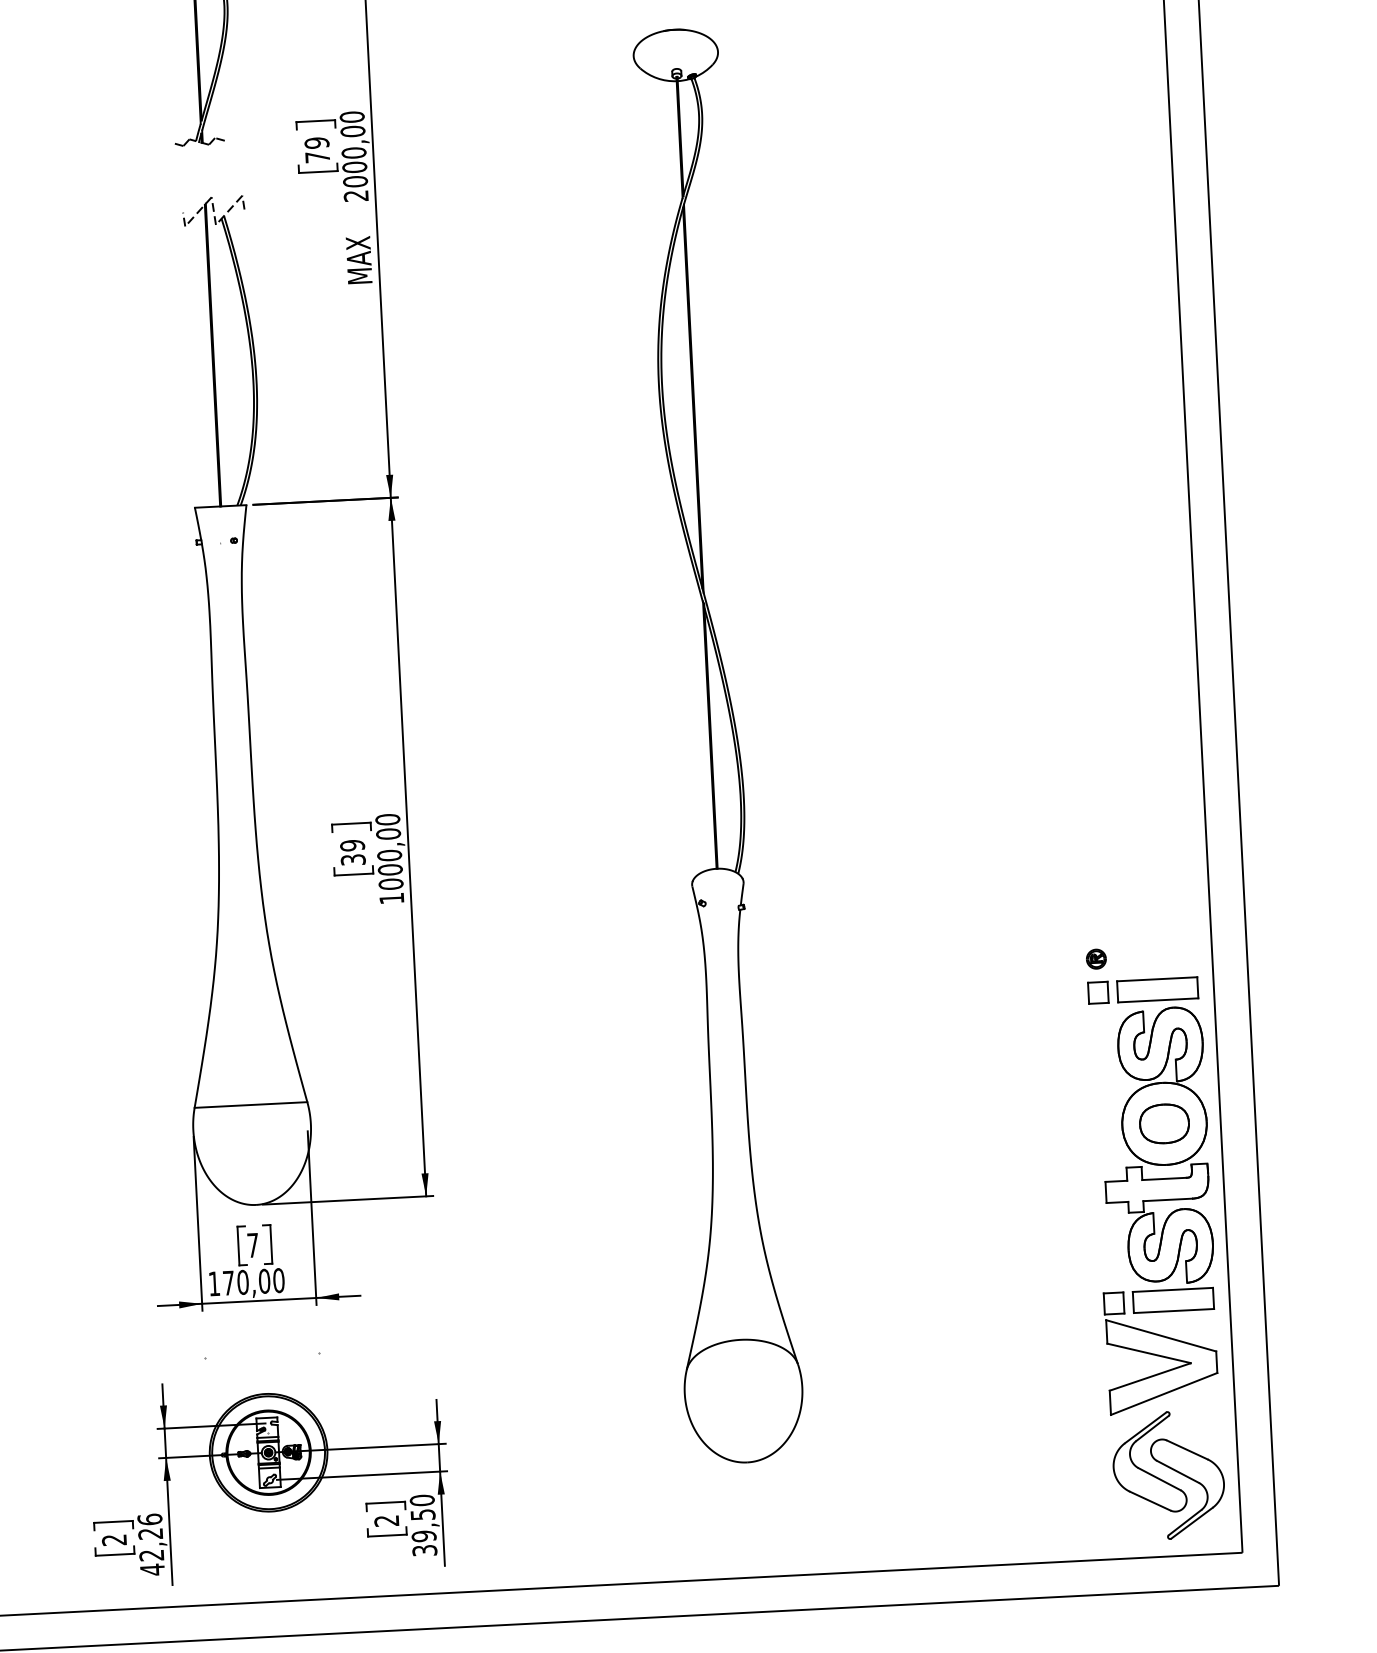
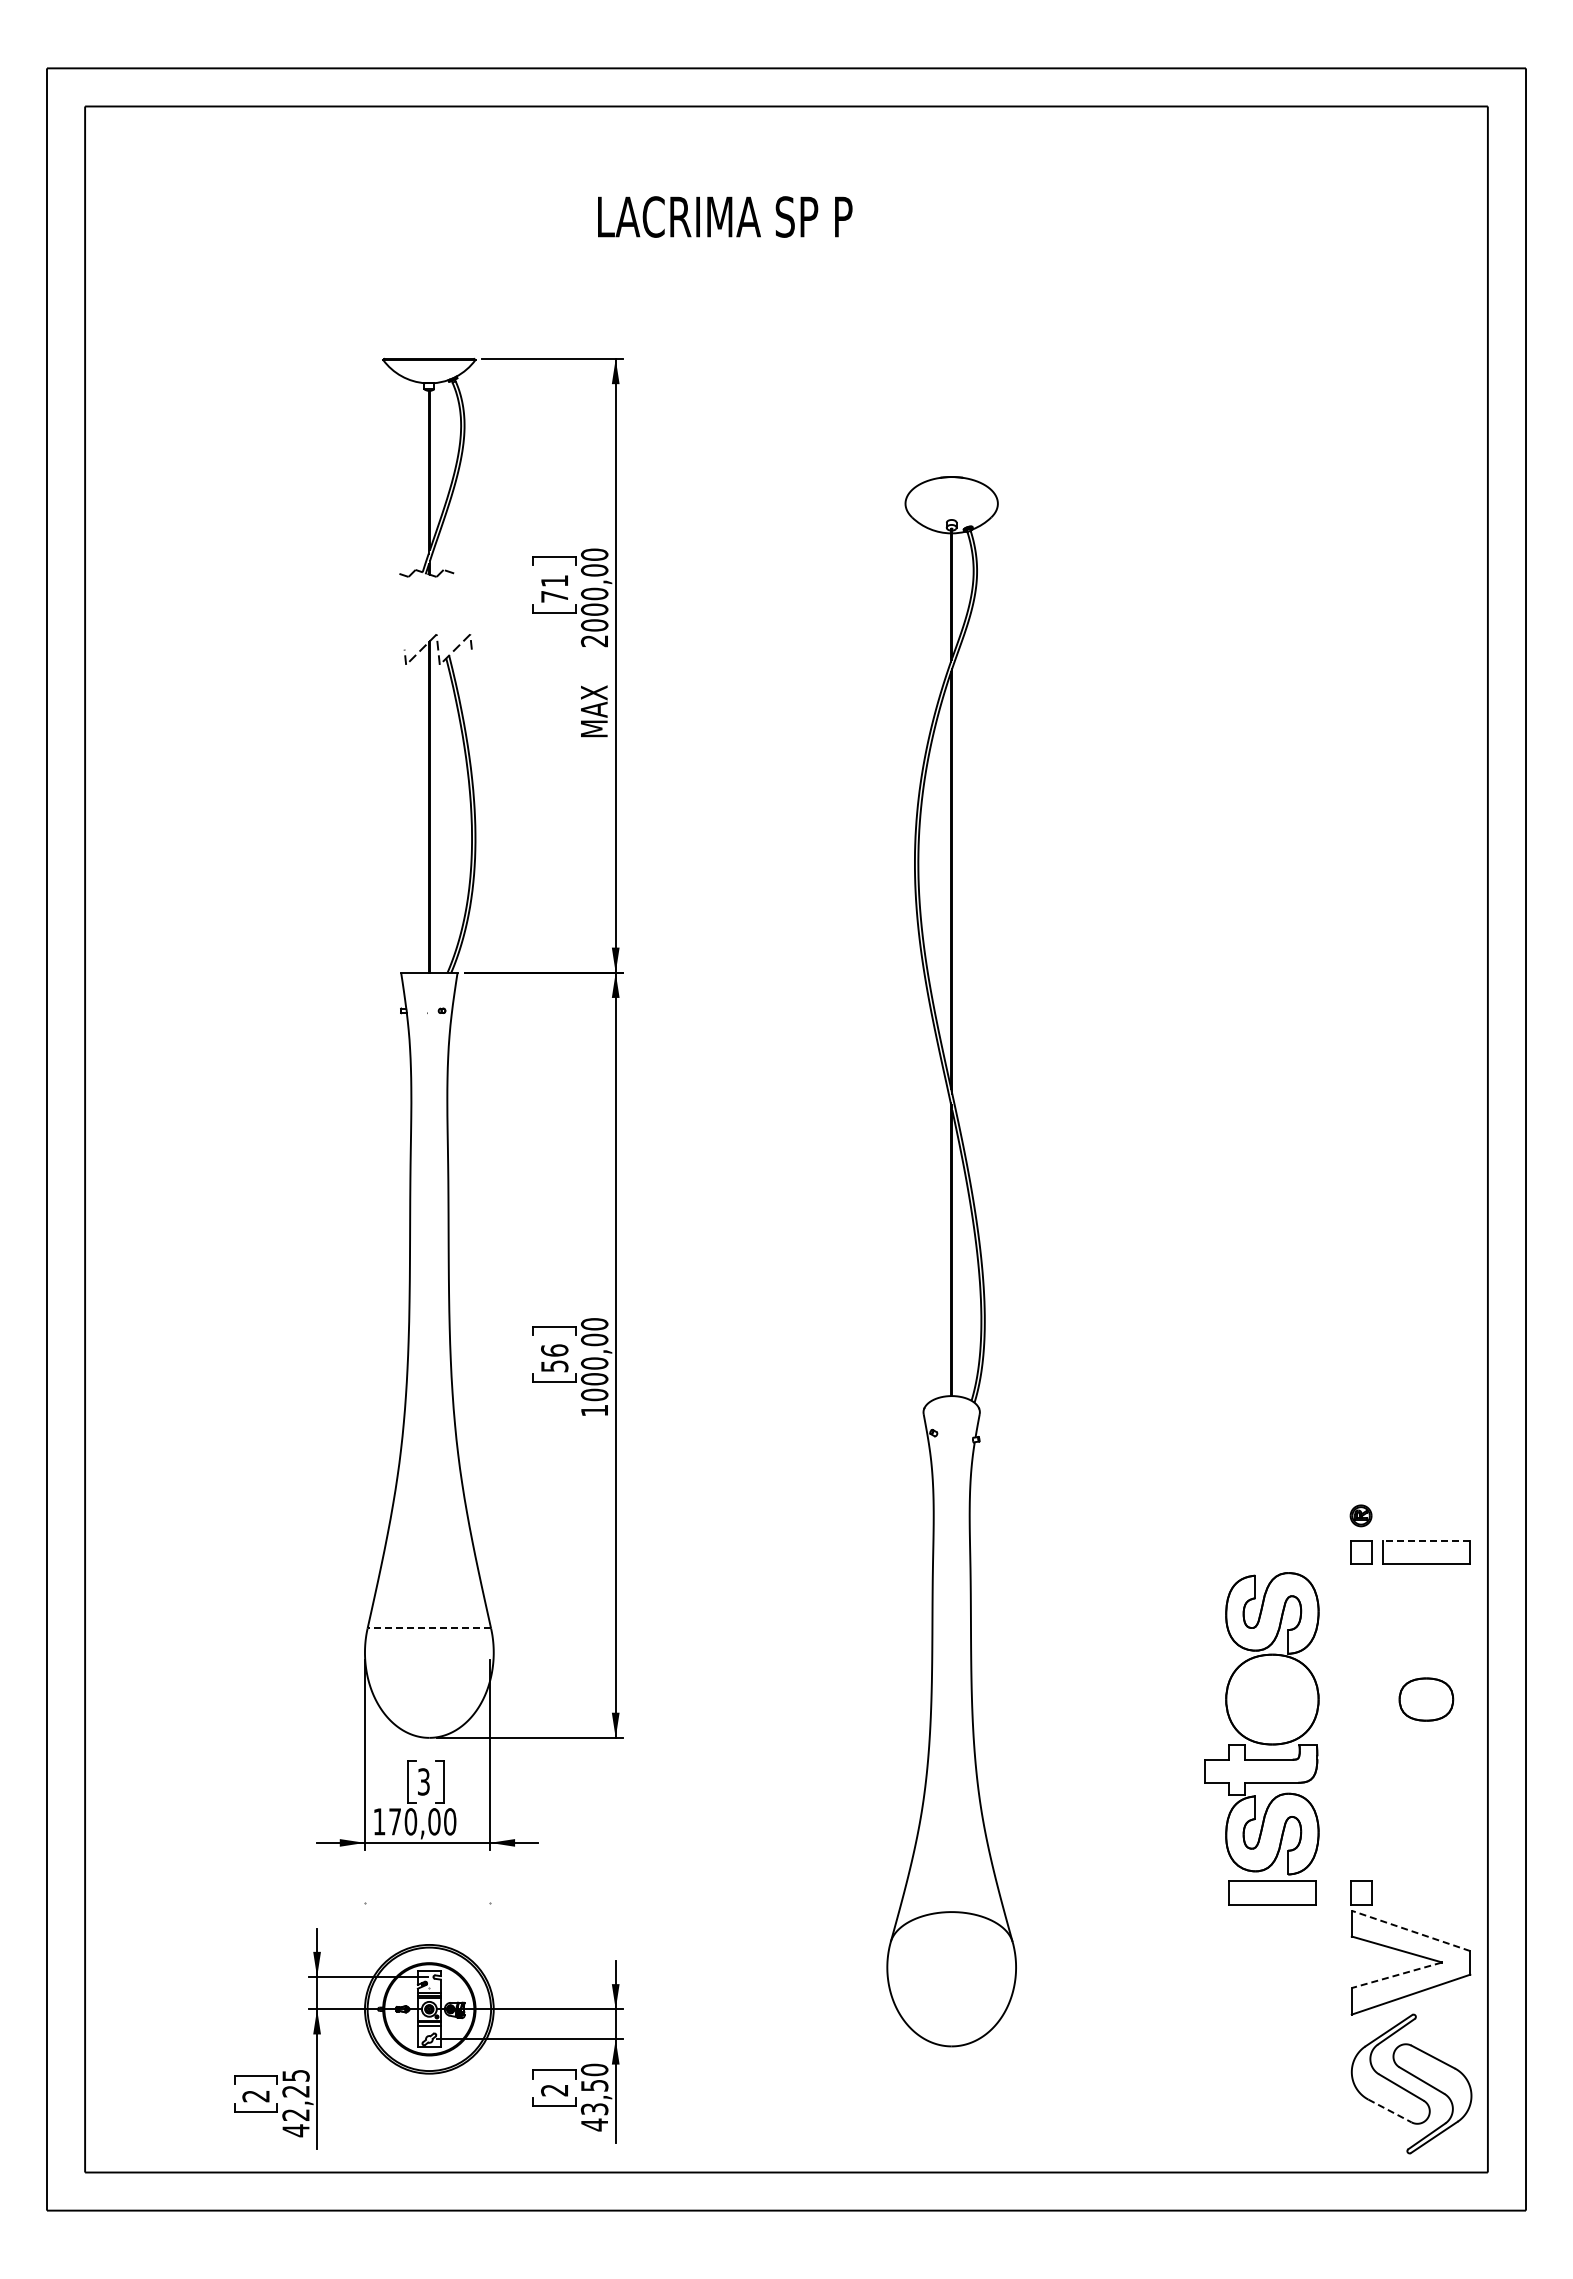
text: (316, 143) -> (554, 581), 79 -> 71
text: (352, 851) -> (554, 1357), 39 -> 56
line: (1157, 979) -> (1426, 1541), solid -> dashed
line: (251, 1105) -> (429, 1628), solid -> dashed
part: (1156, 1159) -> (1261, 1738), moved
text: (252, 1245) -> (423, 1781), 7 -> 3
line: (1161, 1335) -> (1411, 1930), solid -> dashed
line: (1149, 1377) -> (1396, 1975), solid -> dashed
line: (1150, 1501) -> (1390, 2111), solid -> dashed
text: (149, 1519) -> (295, 2075), 42,26 -> 42,25
text: (424, 1543) -> (594, 2117), 39,50 -> 43,50

